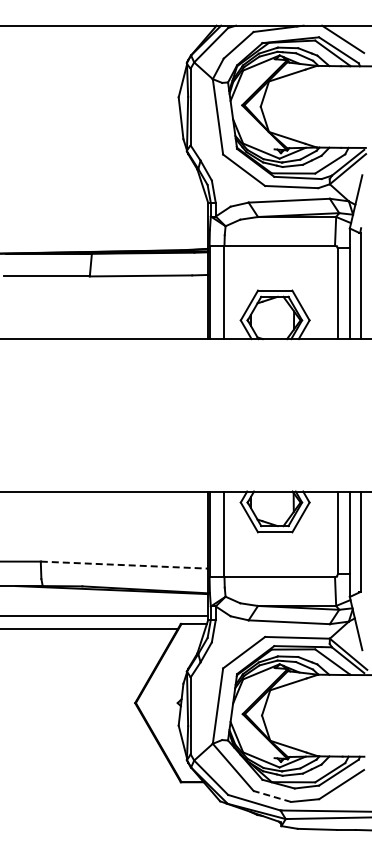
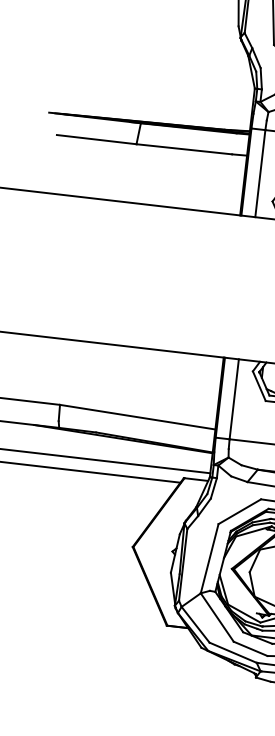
line: (124, 565) -> (137, 417), dashed -> solid
line: (272, 796) -> (250, 648), dashed -> solid

